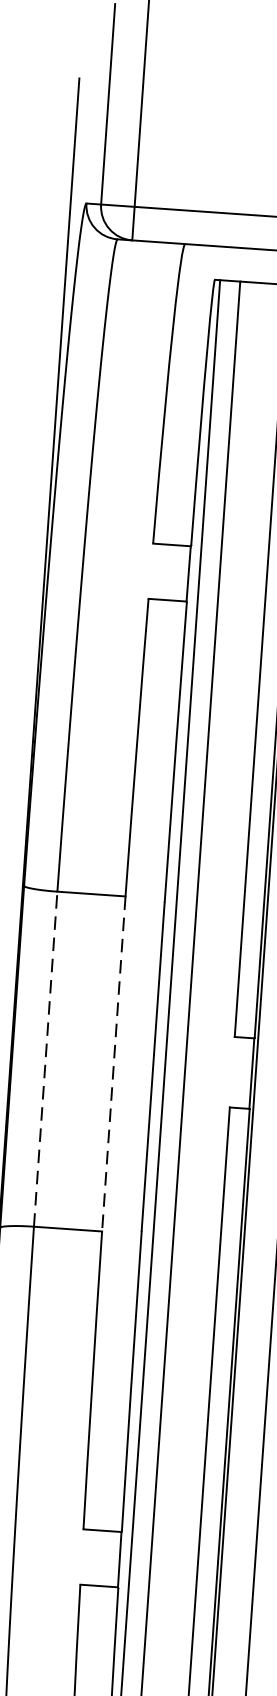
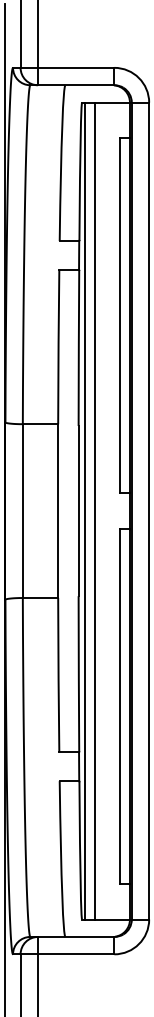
line: (44, 1059) -> (22, 511), dashed -> solid
line: (114, 1064) -> (58, 511), dashed -> solid

